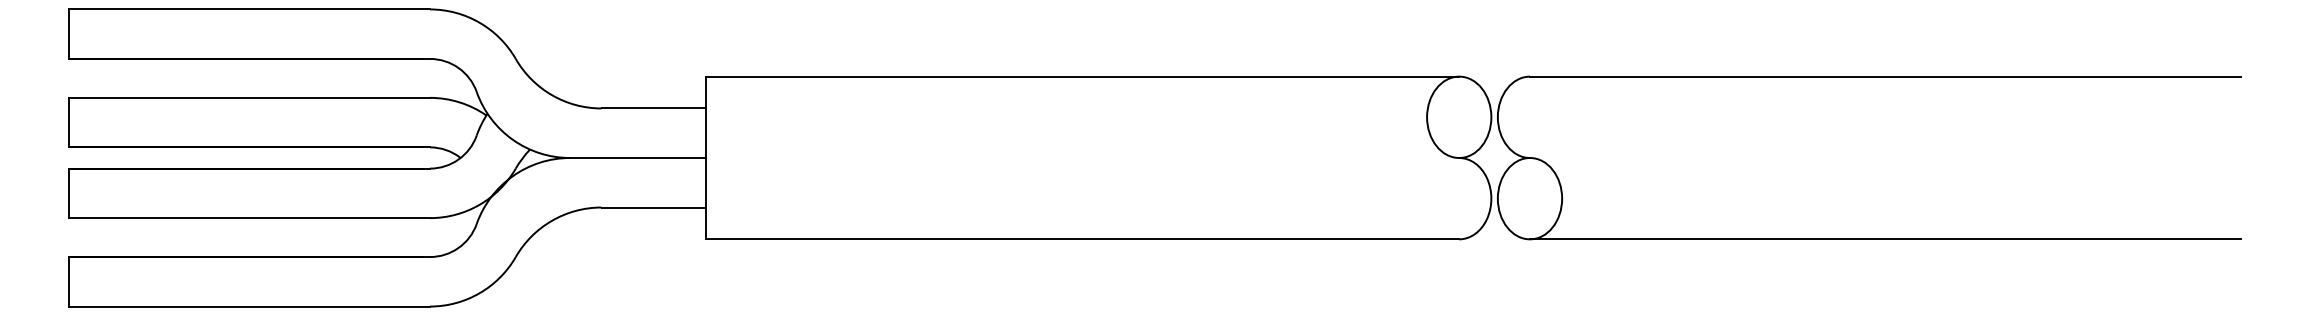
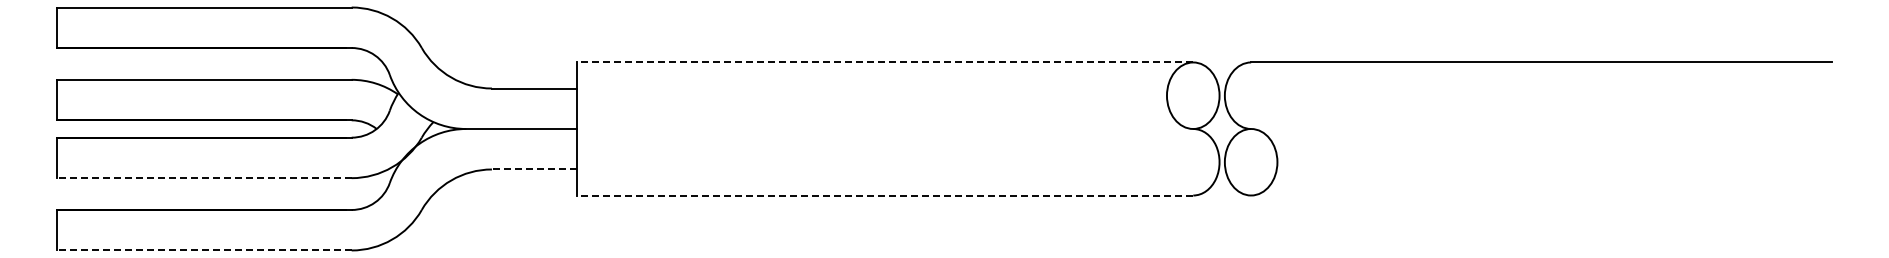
line: (1082, 76) -> (885, 62), solid -> dashed
line: (653, 207) -> (534, 169), solid -> dashed
line: (250, 218) -> (204, 178), solid -> dashed
line: (1082, 239) -> (885, 195), solid -> dashed
line: (1885, 239) -> (1541, 195), removed
line: (250, 306) -> (204, 250), solid -> dashed

